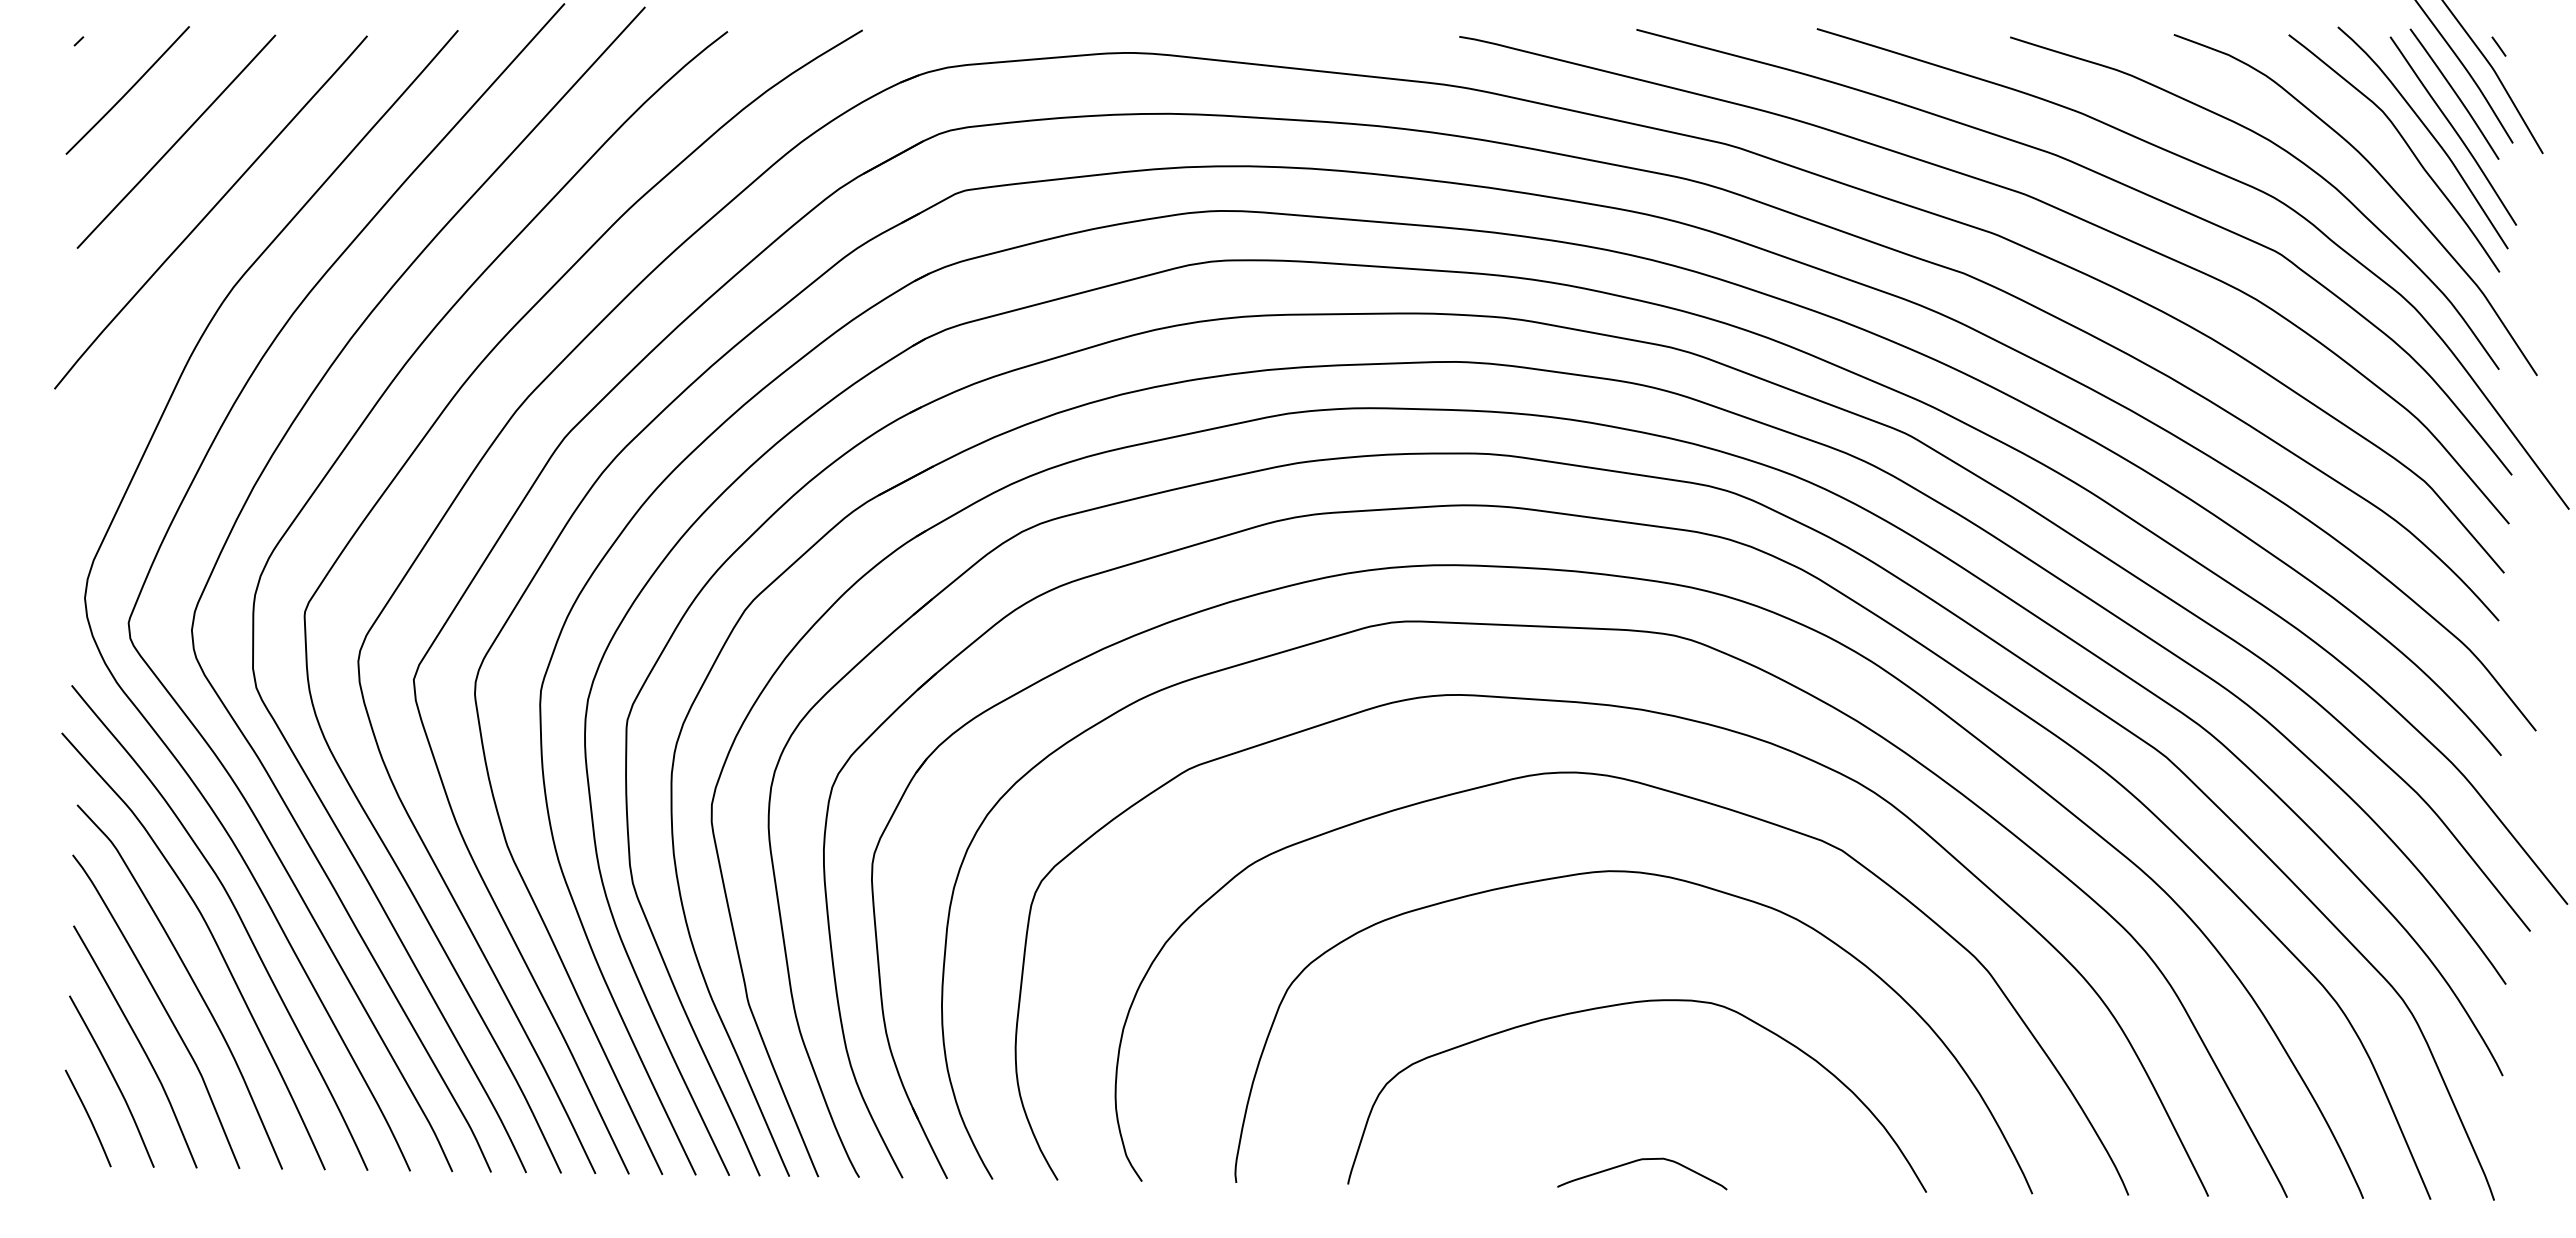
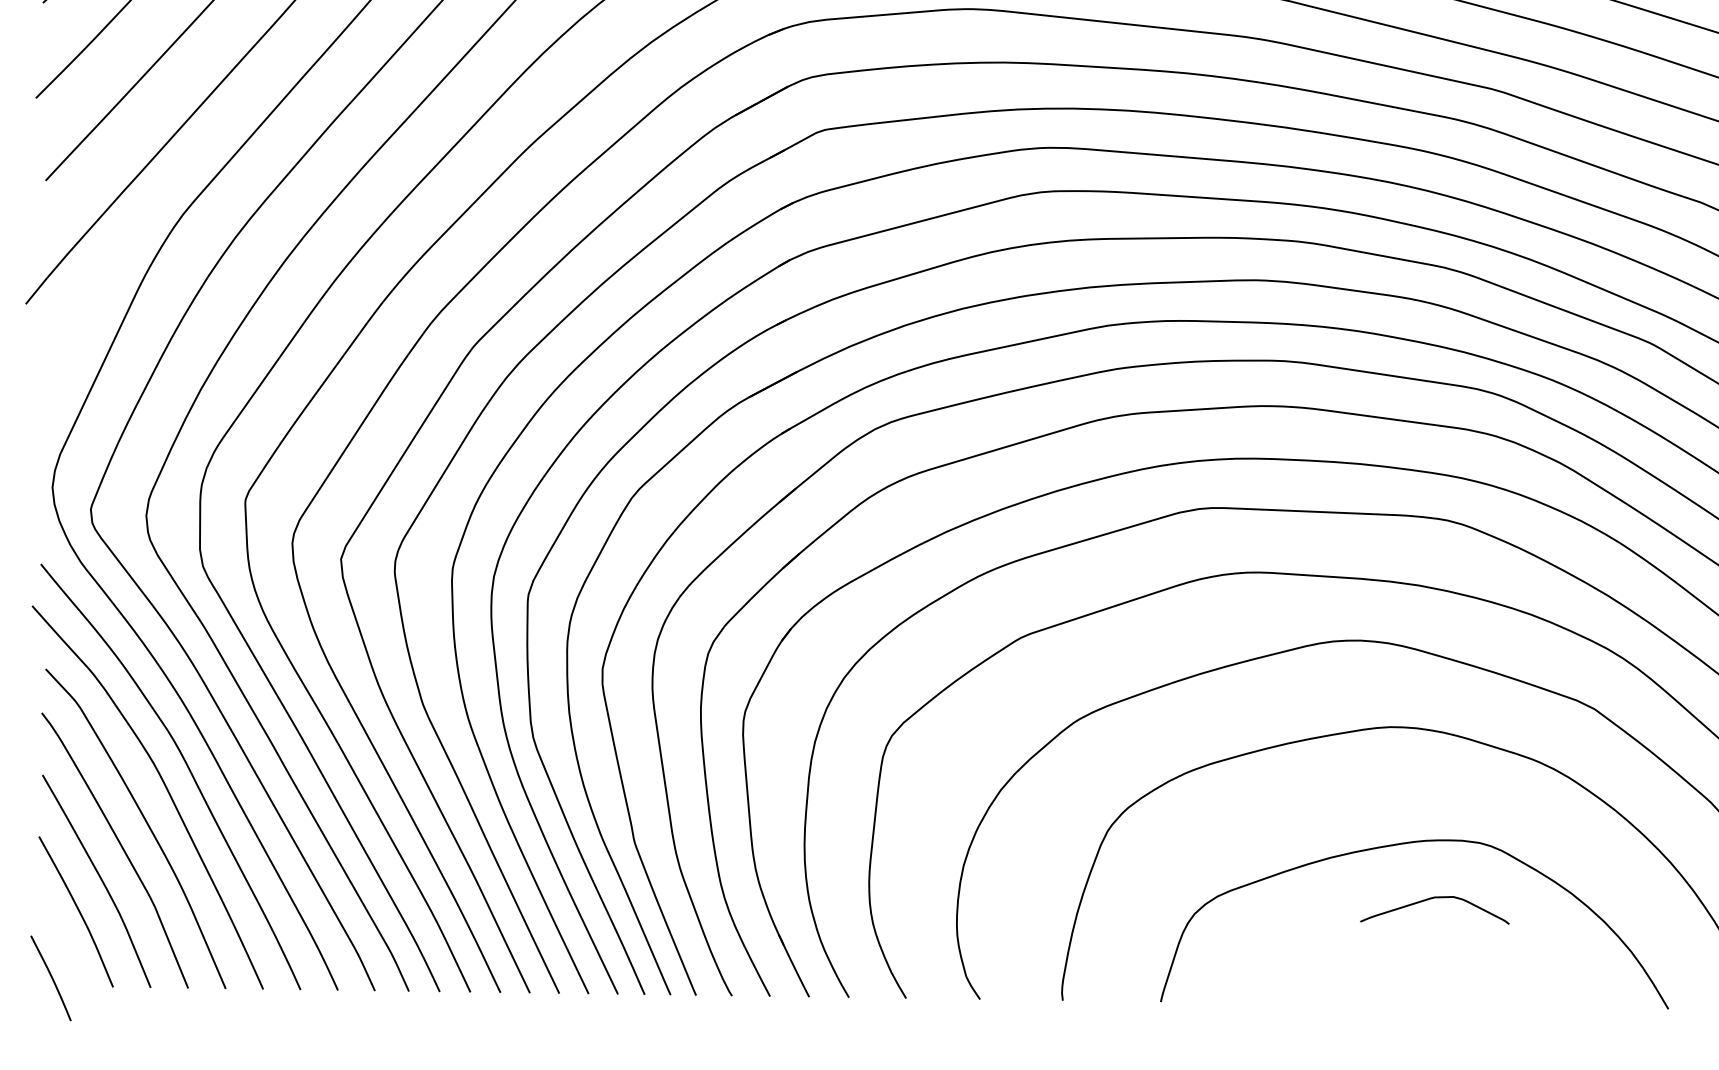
curve: (88, 1118) -> (51, 978), moved
curve: (1638, 1161) -> (1431, 899), moved

